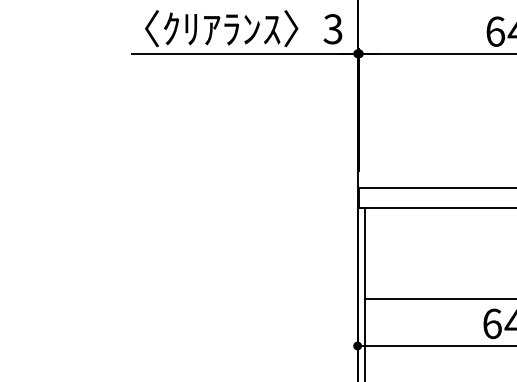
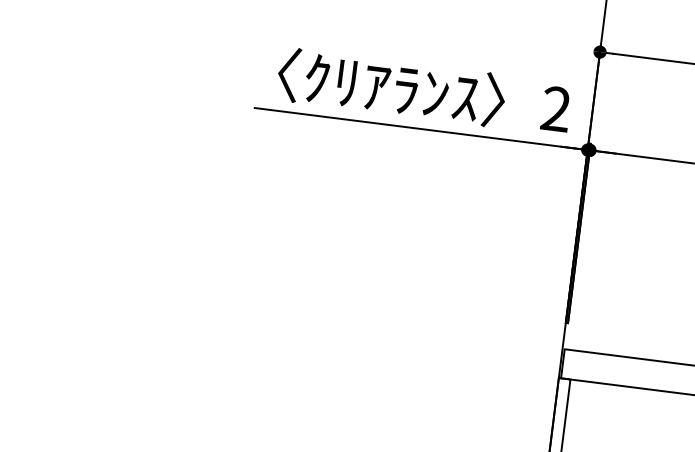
text: (332, 29) -> (555, 109), 3 -> 2

